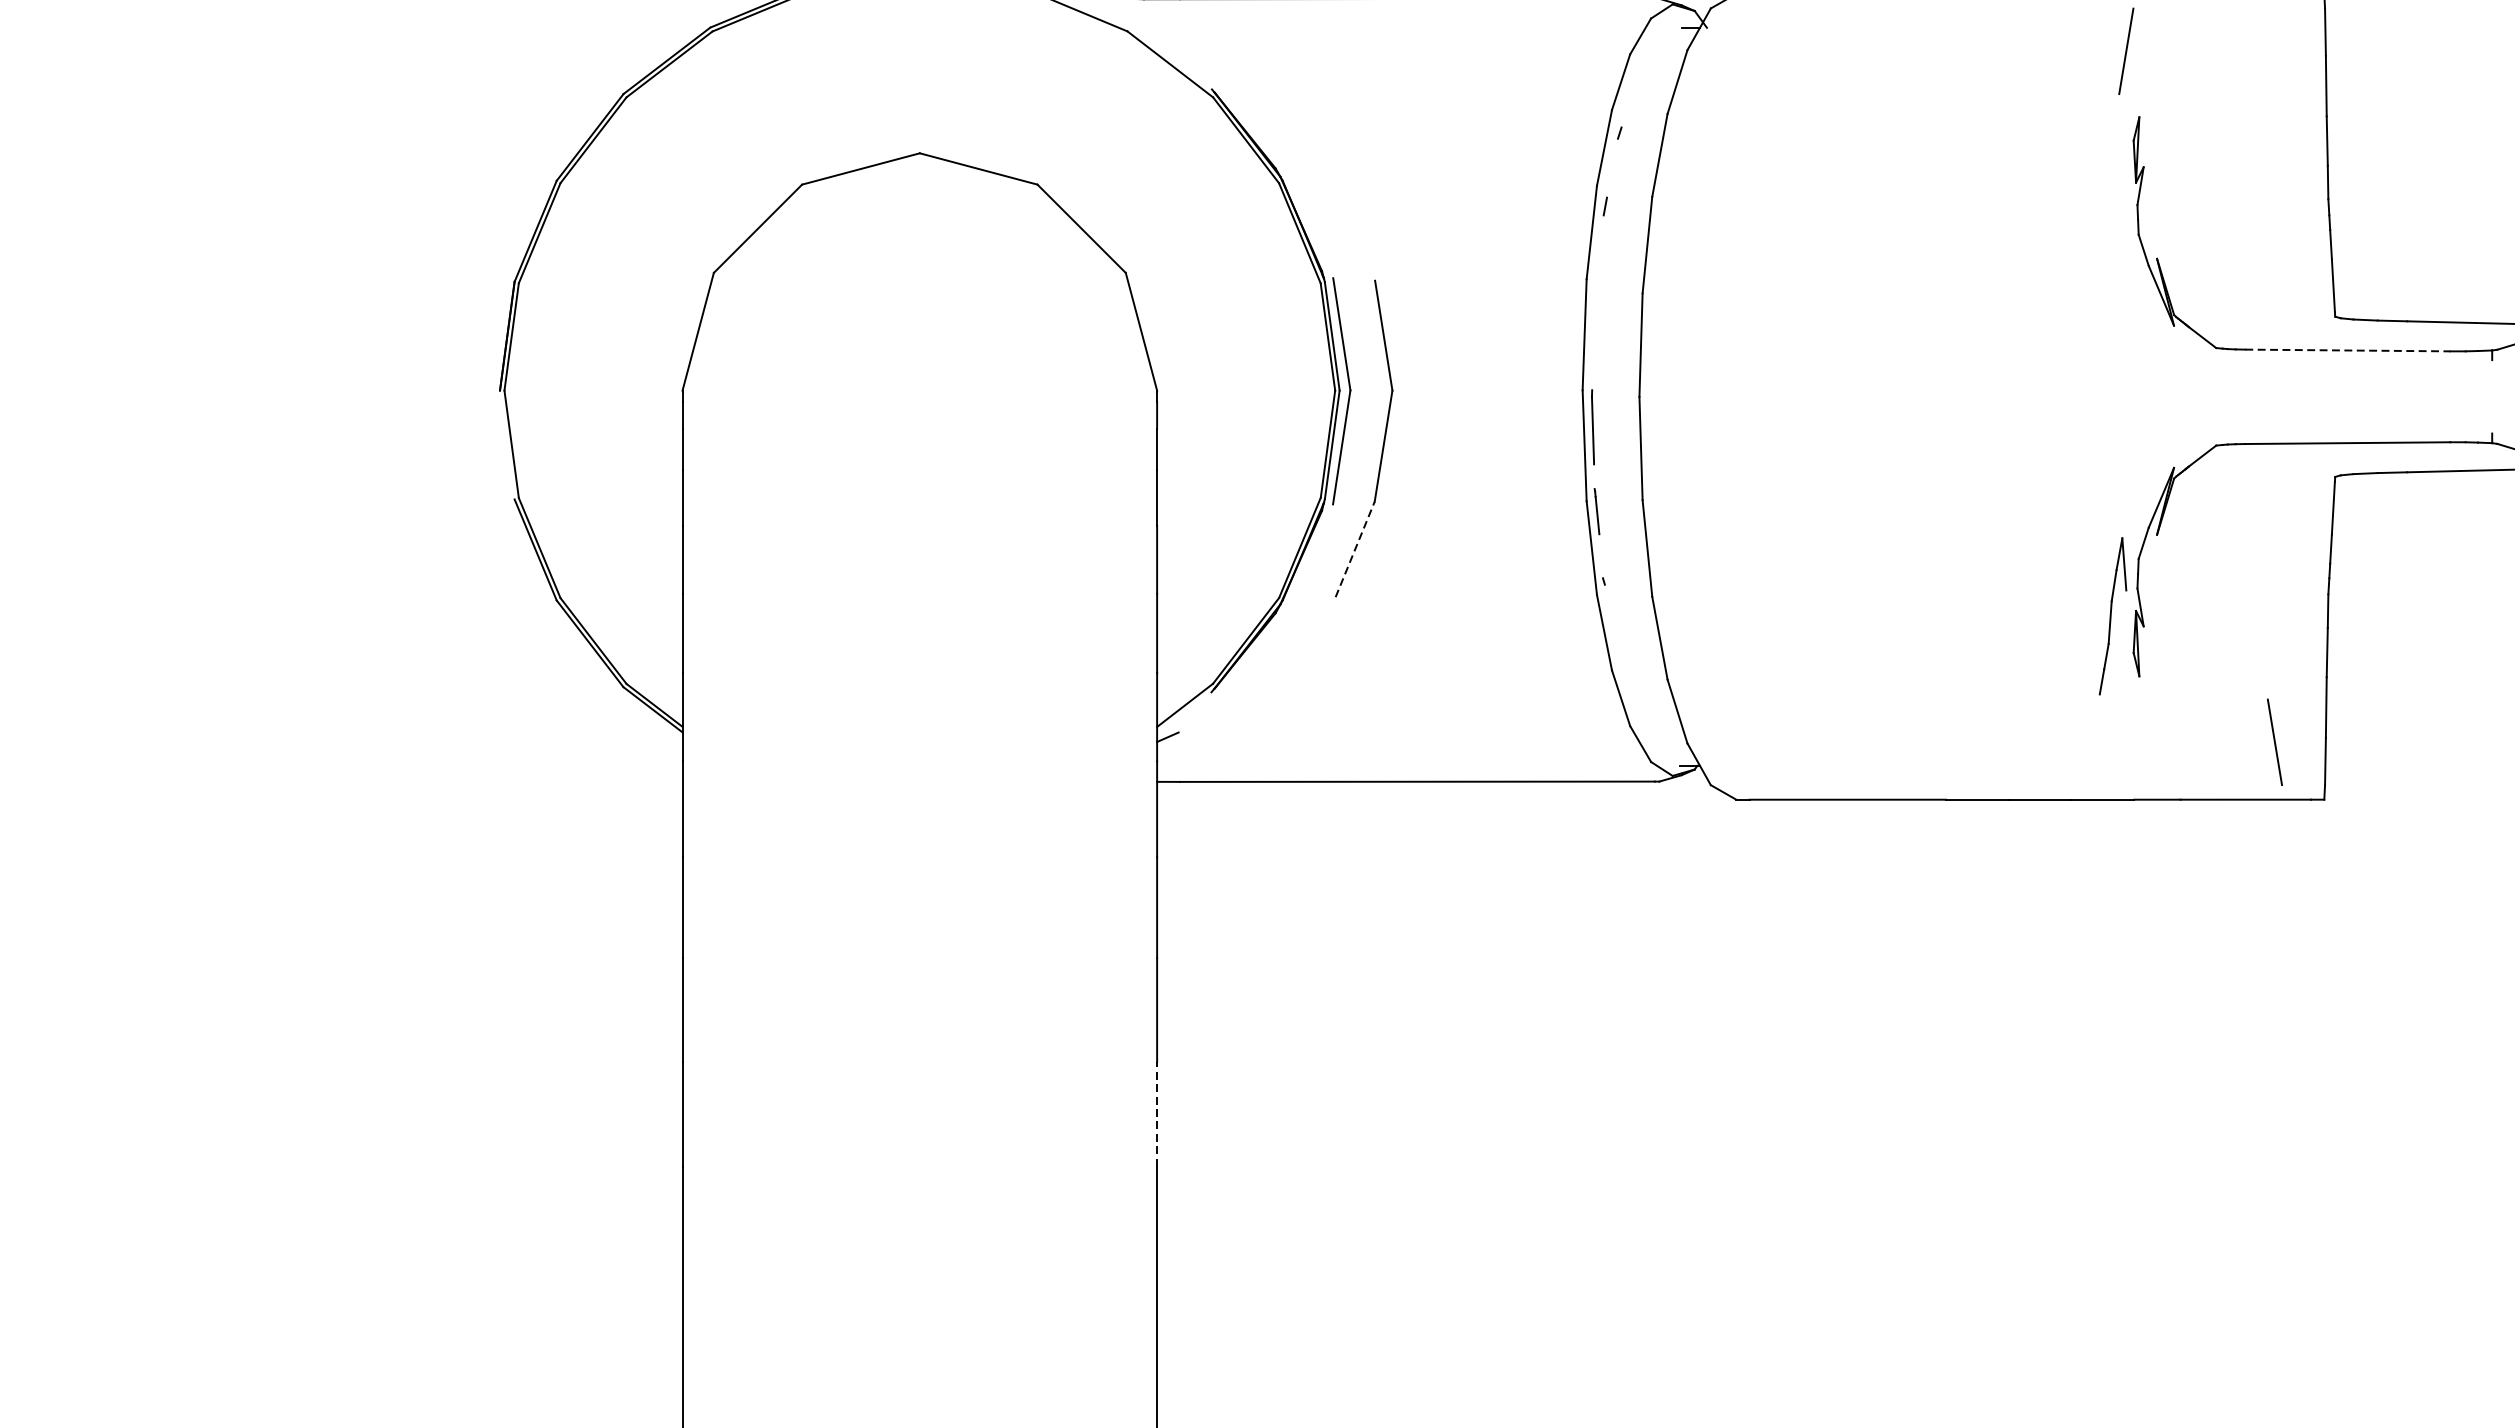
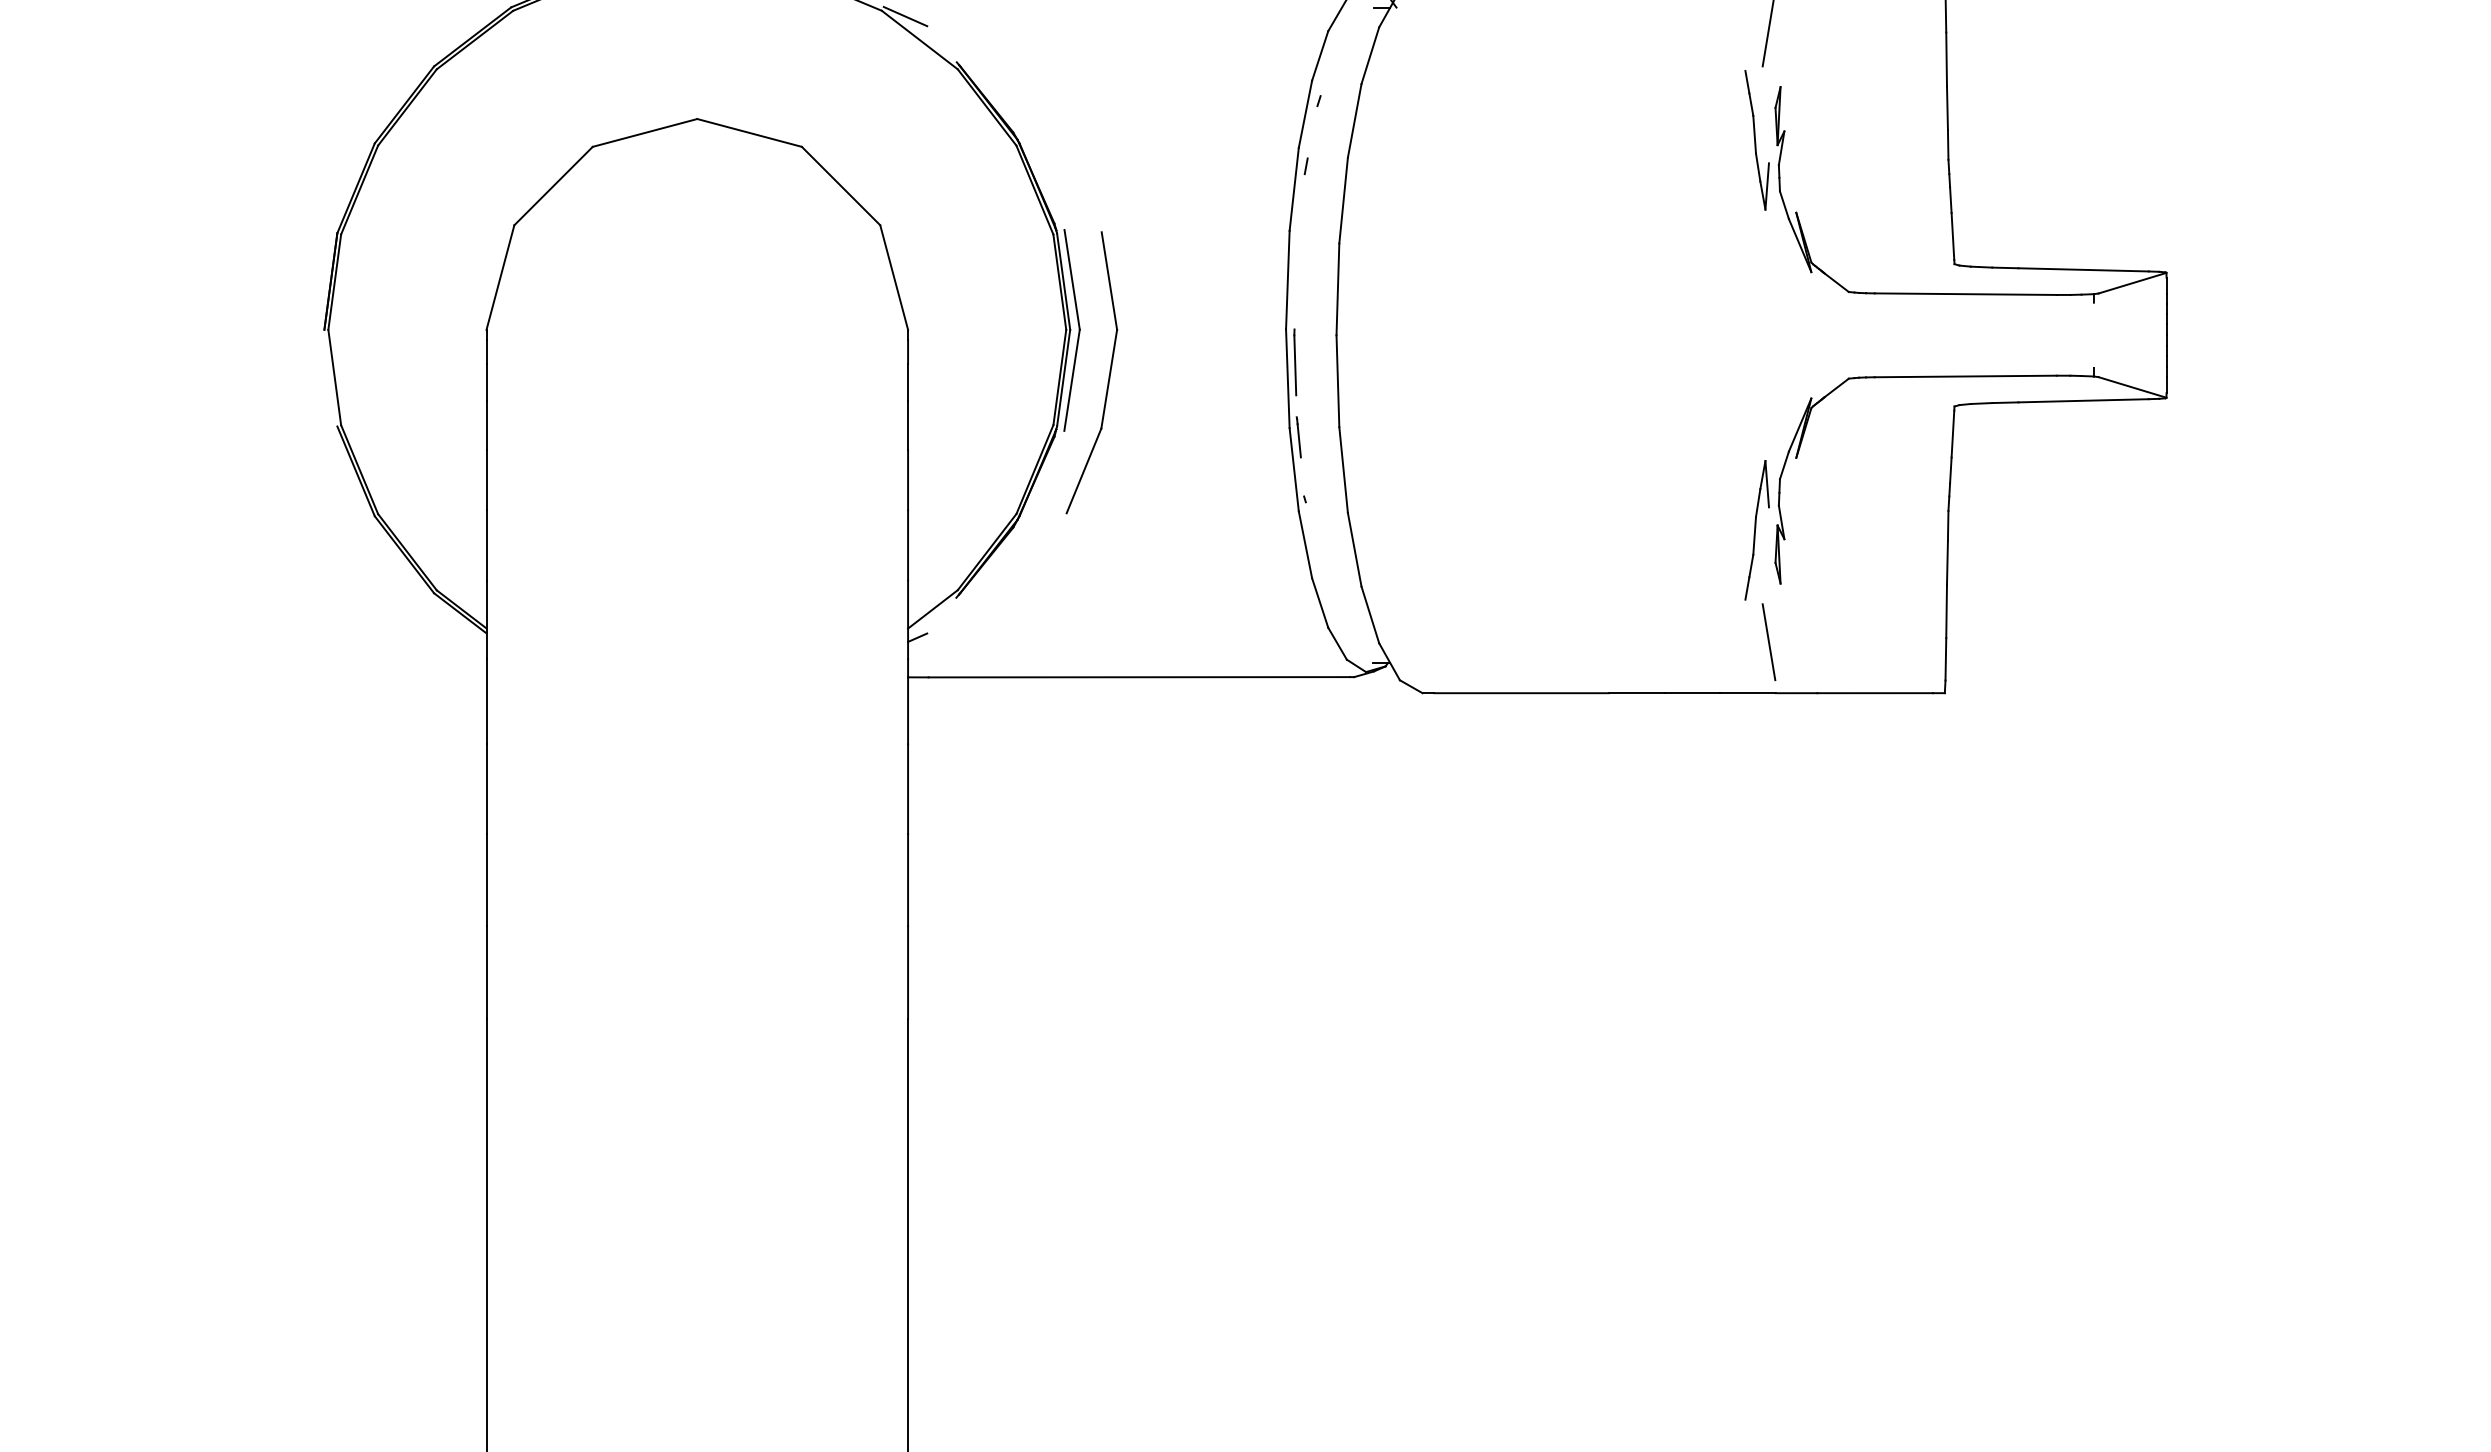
line: (1154, 37) -> (905, 16), added
part: (2112, 177) -> (1756, 140), added
line: (2348, 350) -> (1966, 294), dashed -> solid
line: (1355, 548) -> (1084, 470), dashed -> solid
line: (2274, 741) -> (1768, 641), moved
line: (1157, 1114) -> (908, 972), dashed -> solid

